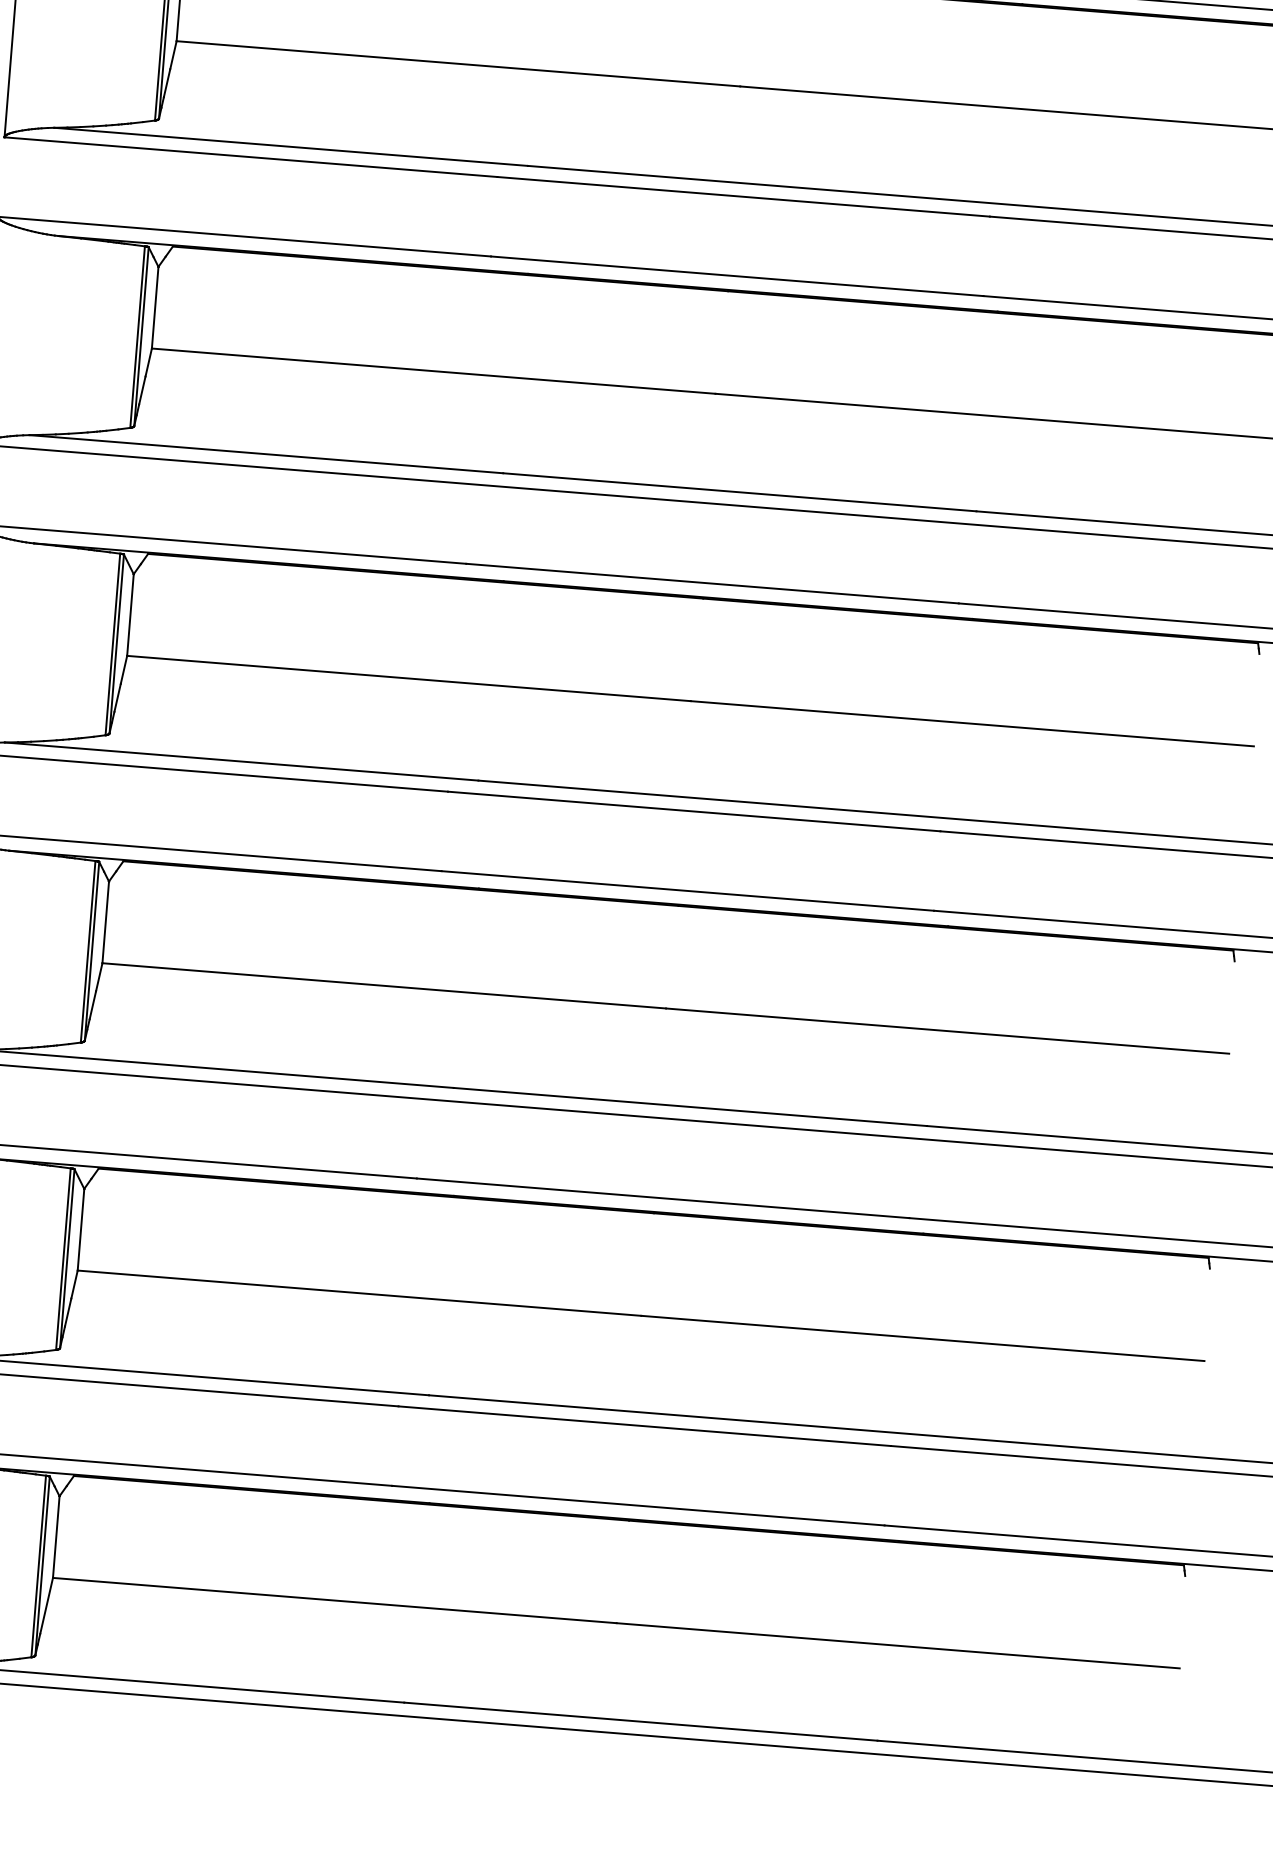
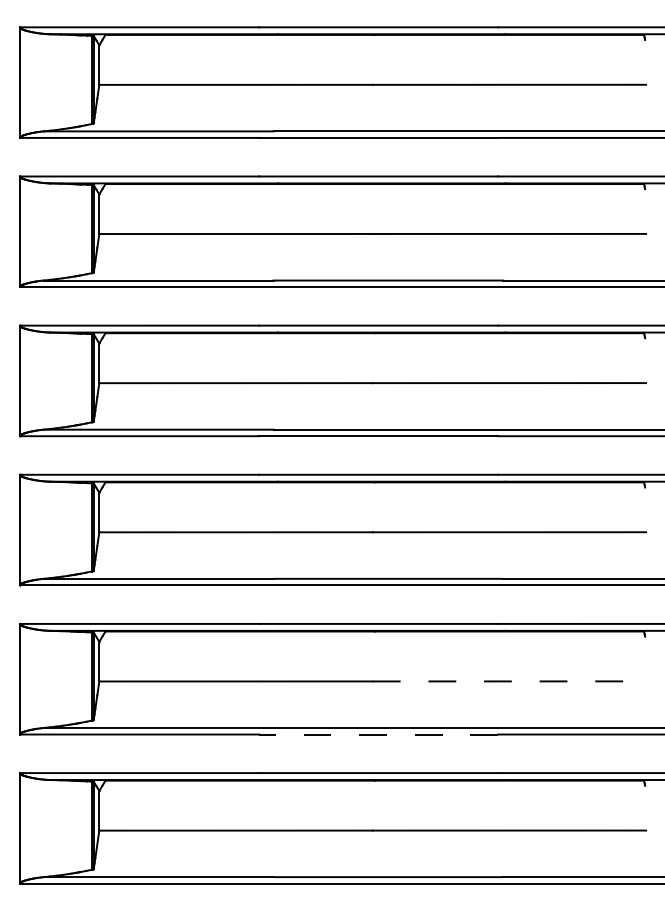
line: (922, 1338) -> (509, 681), solid -> dashed
line: (644, 1426) -> (378, 734), solid -> dashed

